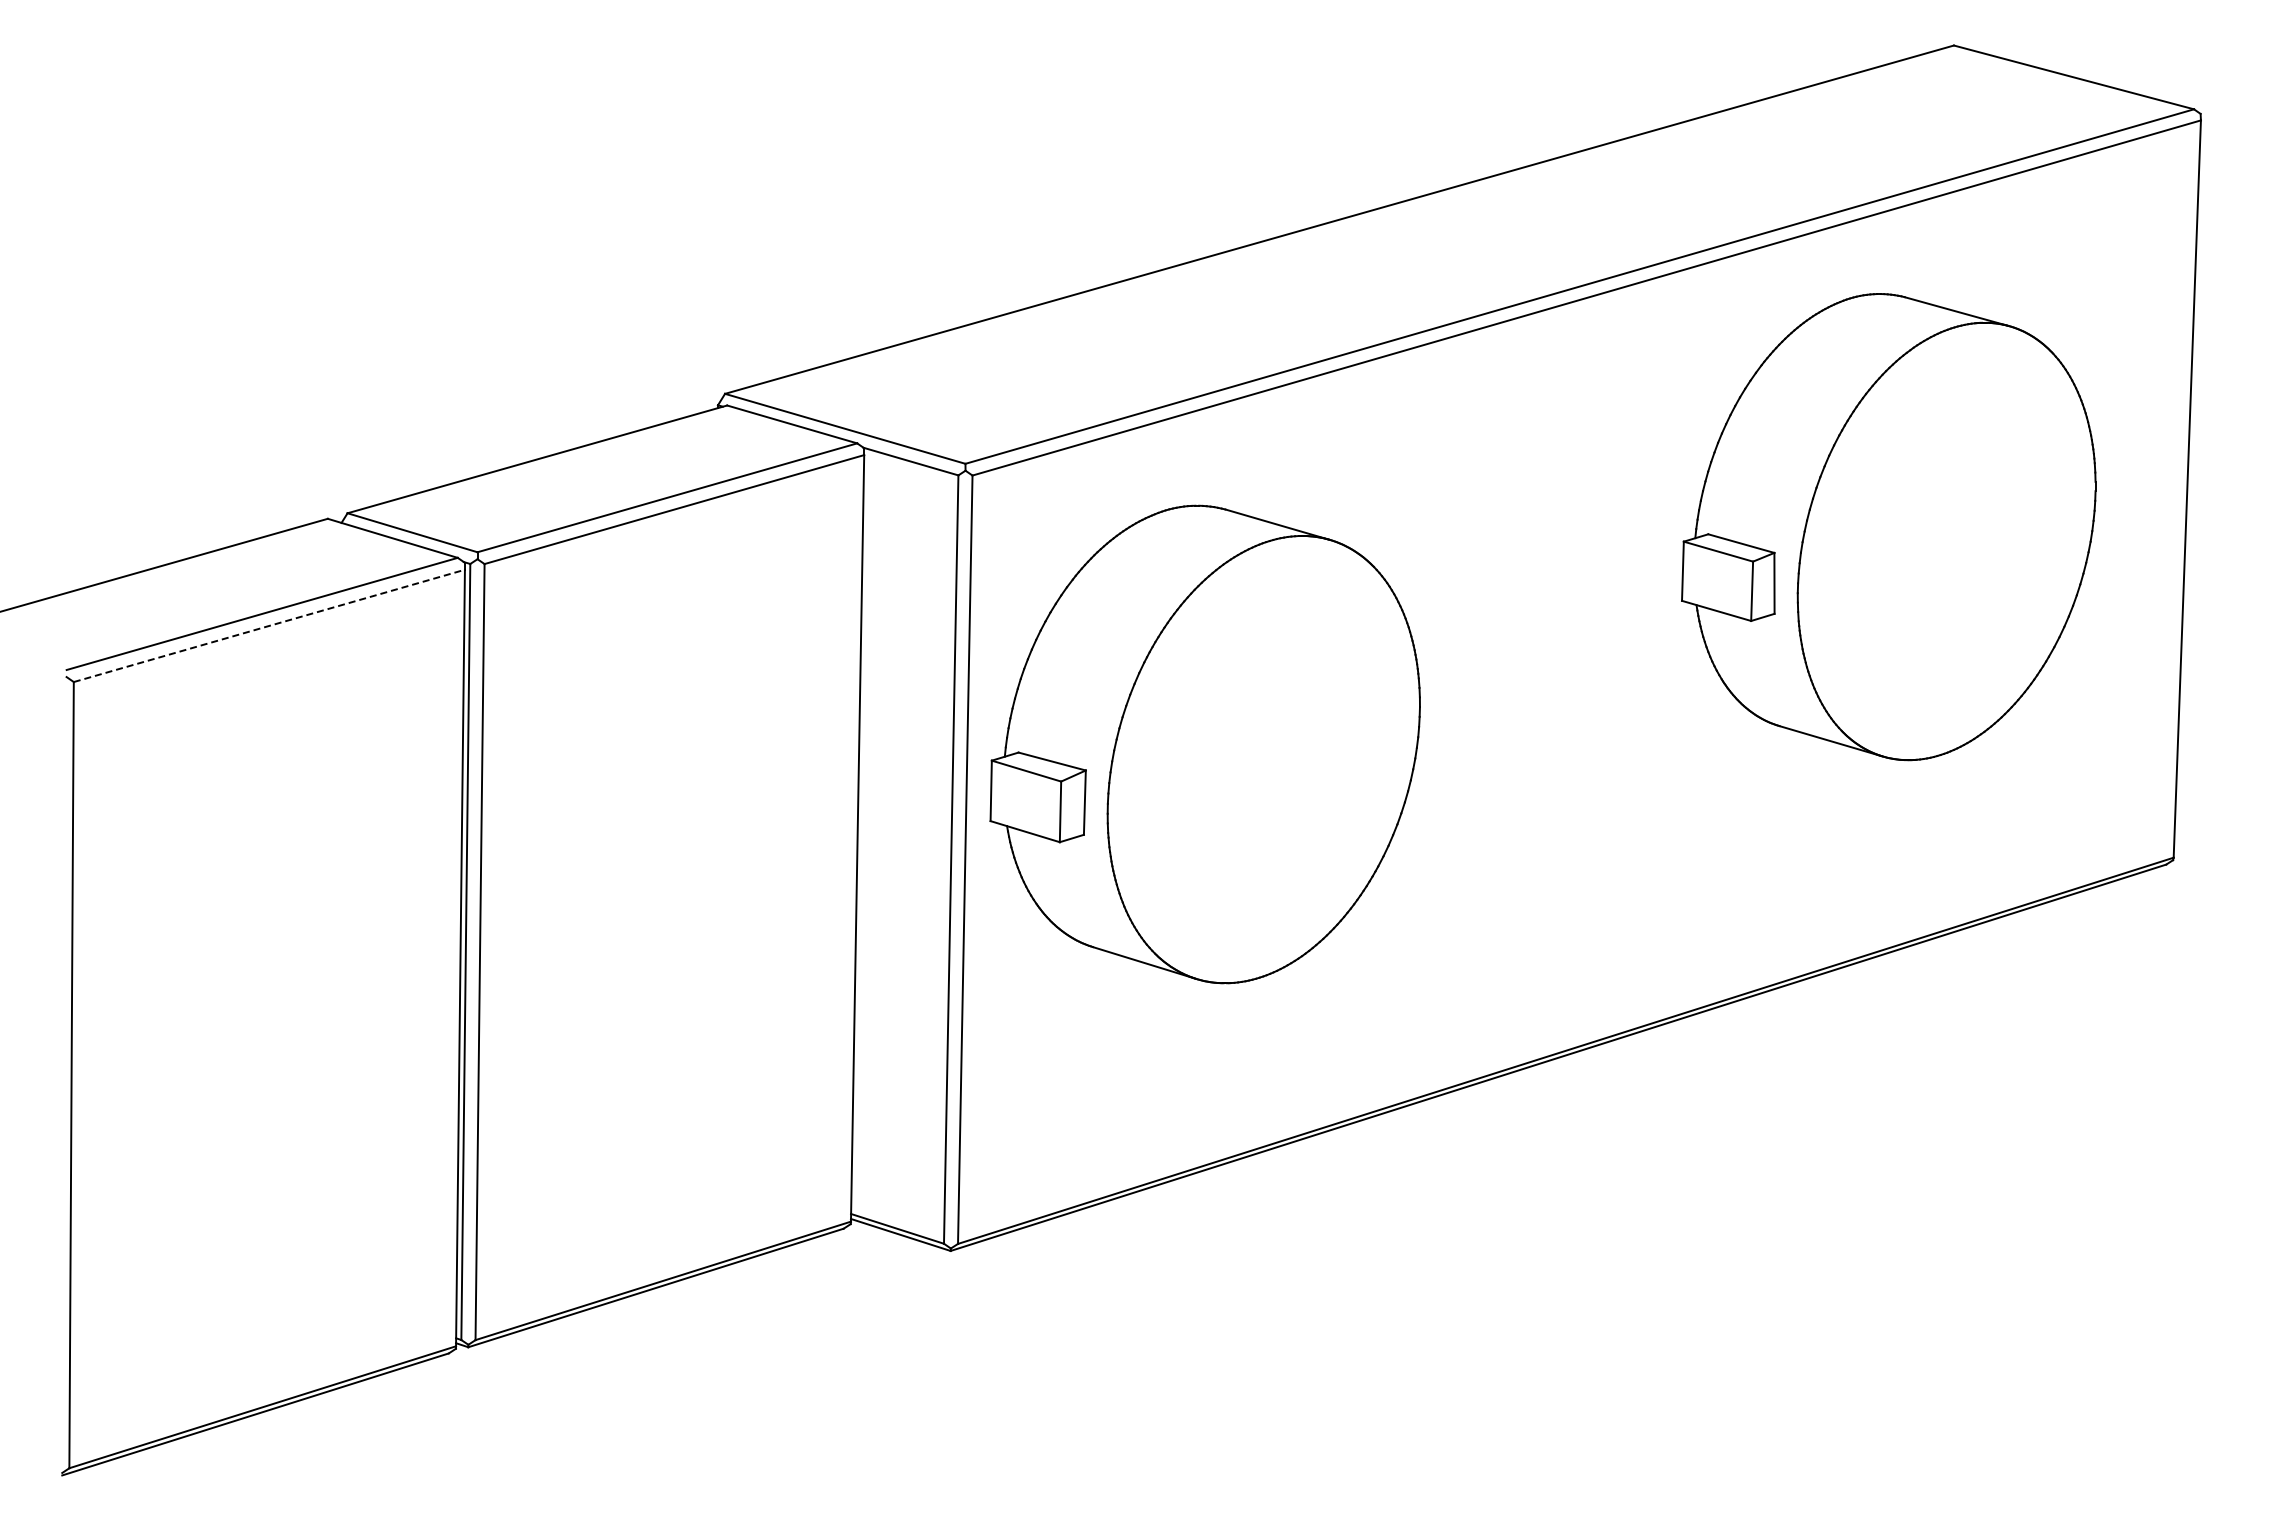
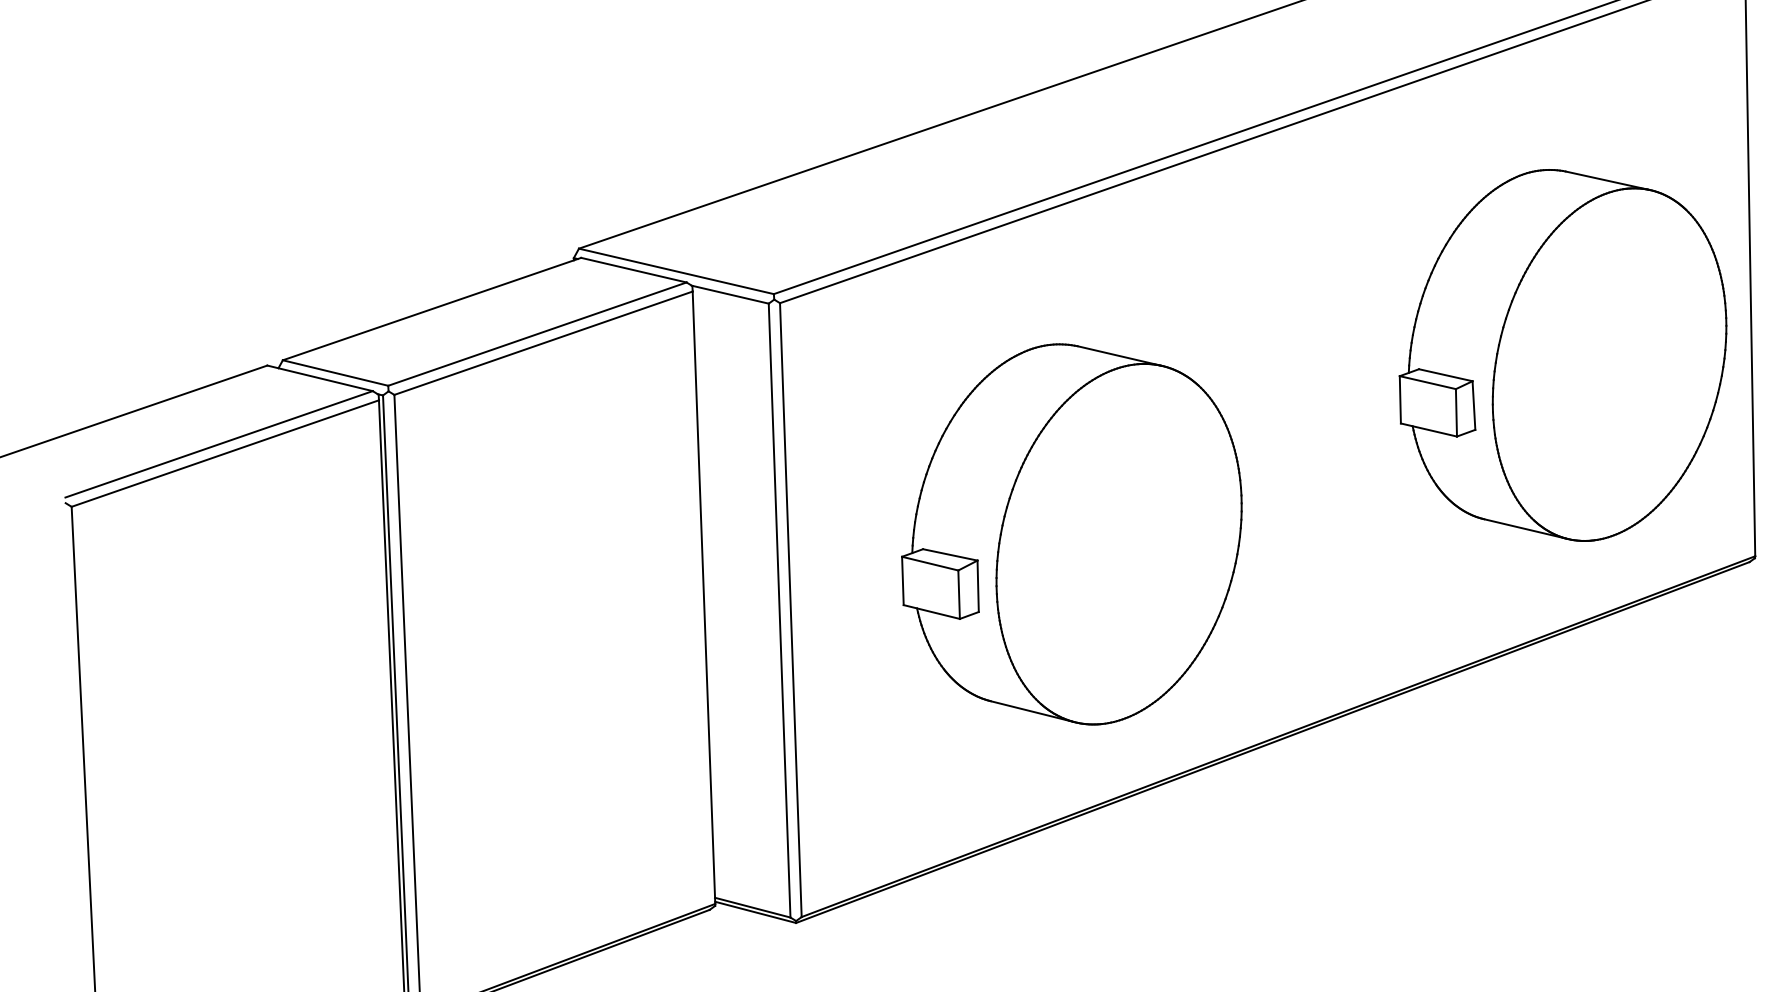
part: (1888, 527) -> (1562, 356), moved
line: (269, 625) -> (225, 453), dashed -> solid
part: (1204, 744) -> (1071, 534), moved

